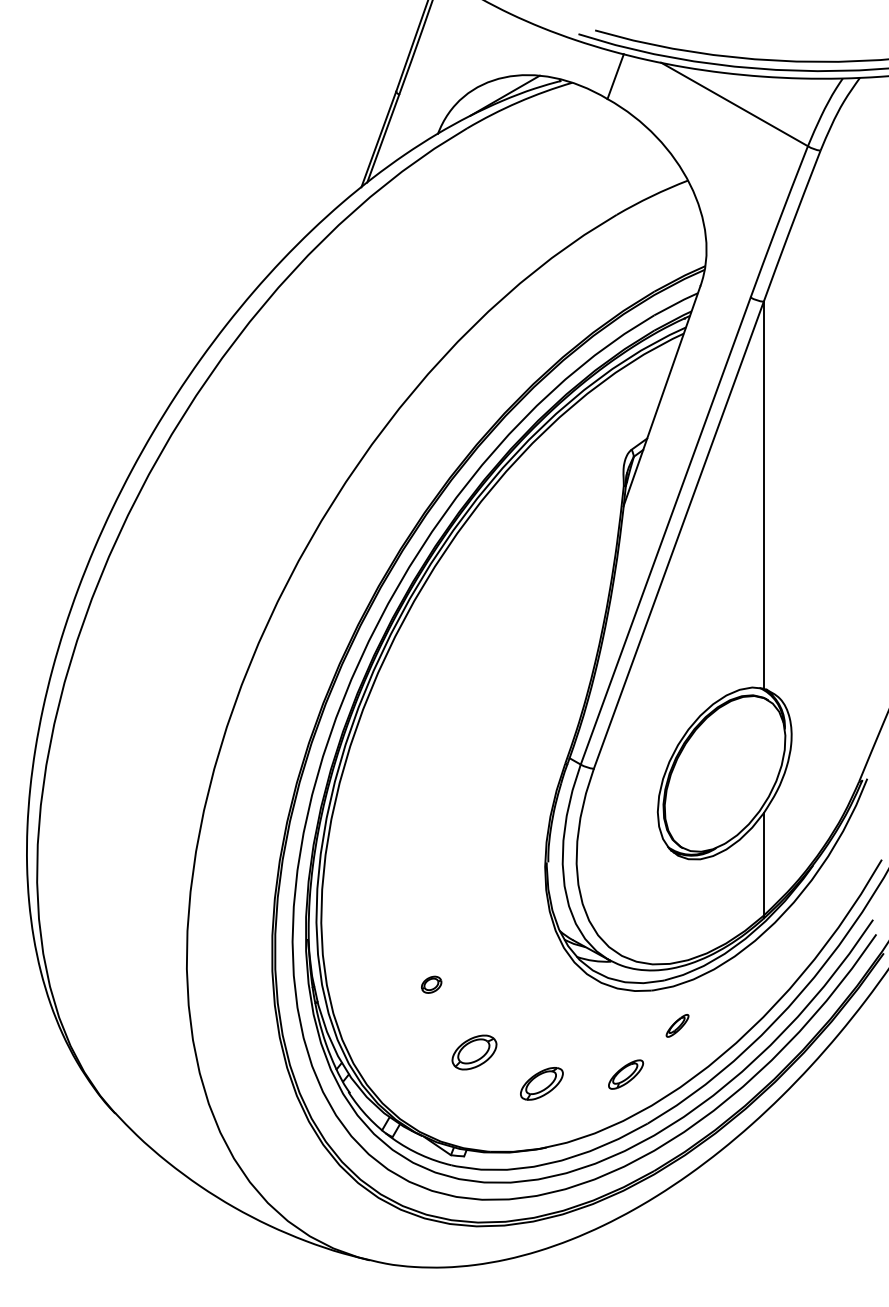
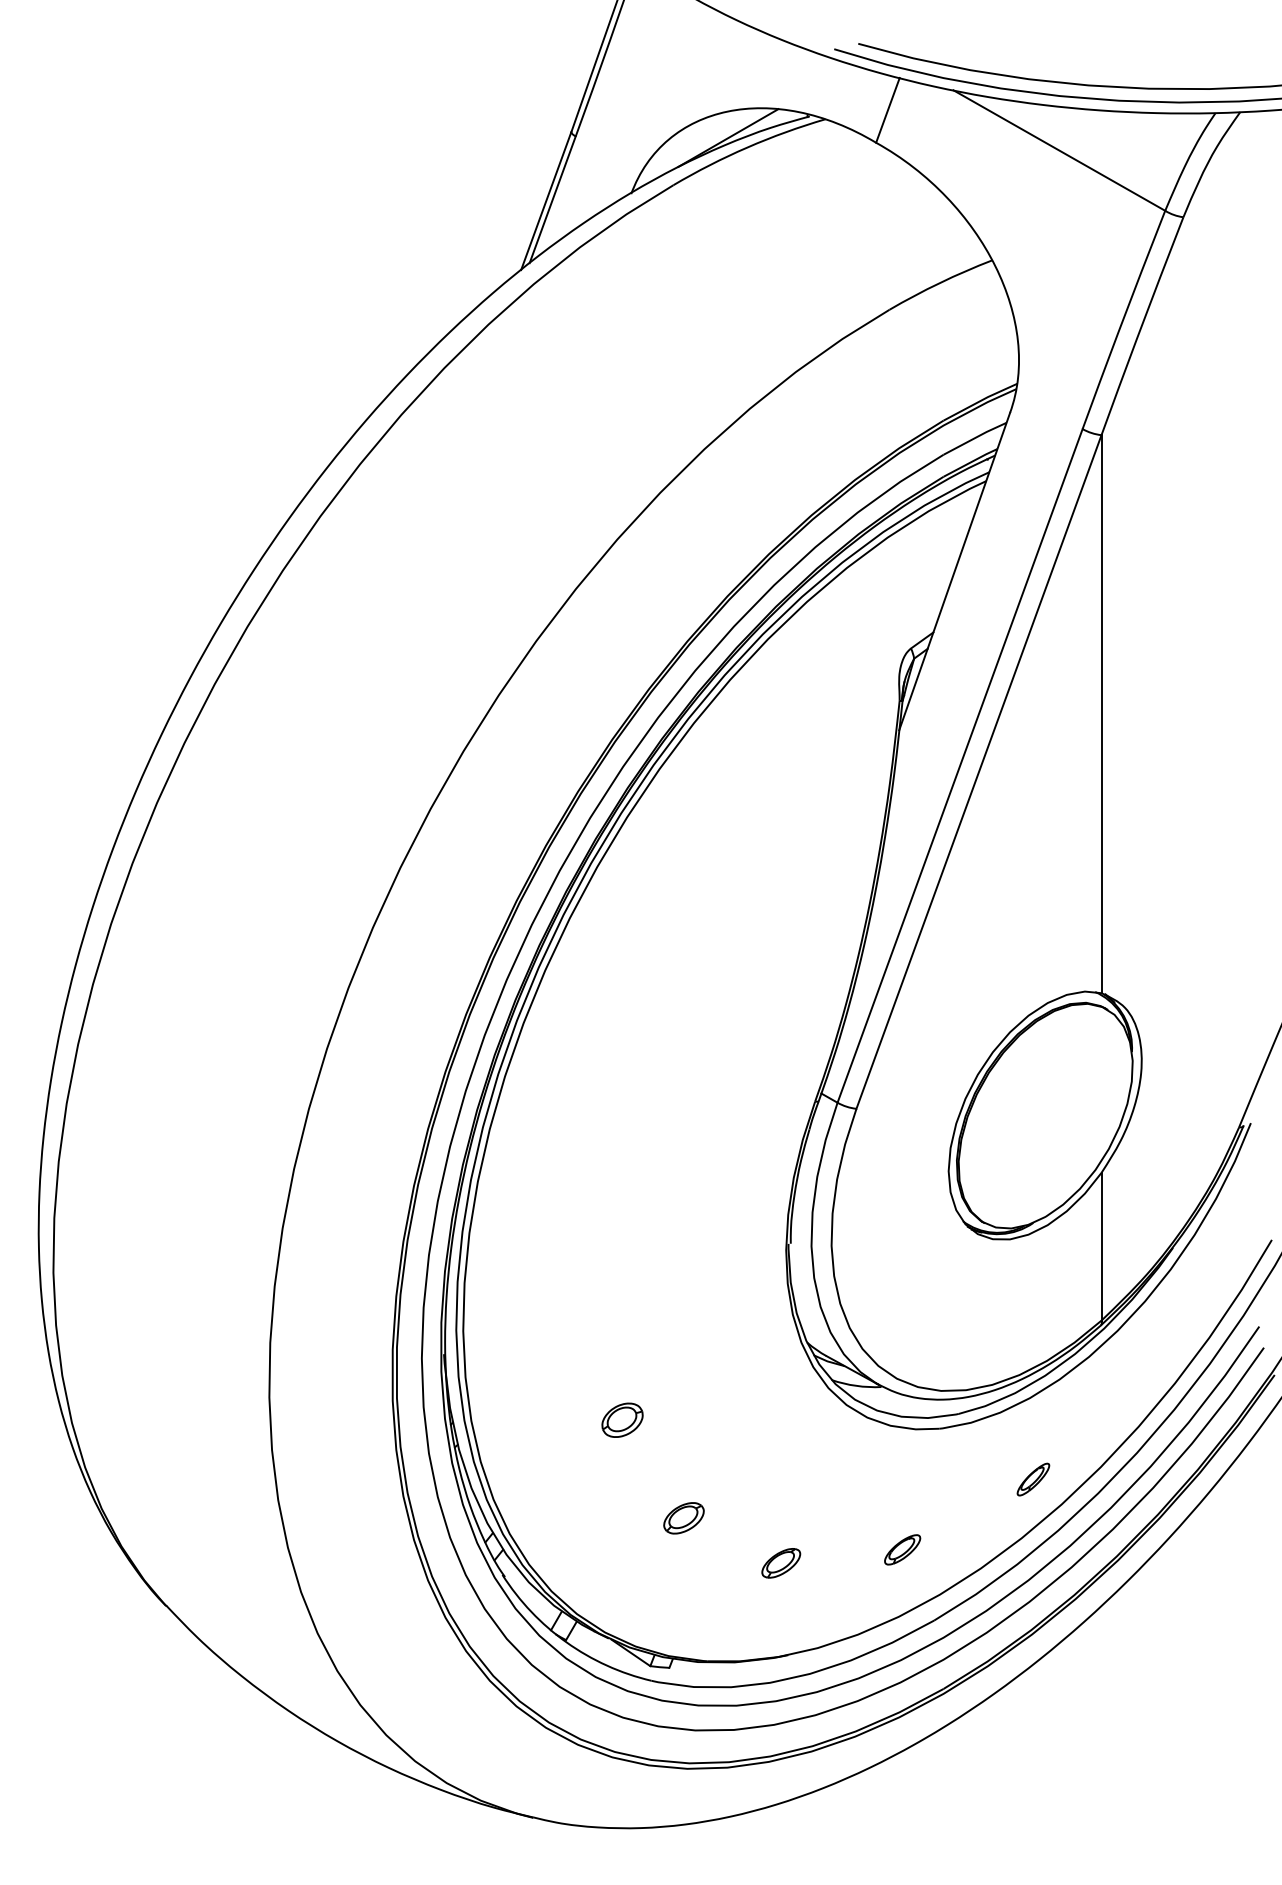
part: (431, 984) -> (622, 1419), size x1.43
part: (677, 1025) -> (1033, 1479), moved
part: (473, 1052) -> (682, 1518), size x0.62
part: (625, 1074) -> (902, 1549), size x0.71
part: (541, 1083) -> (780, 1562), size x0.62

